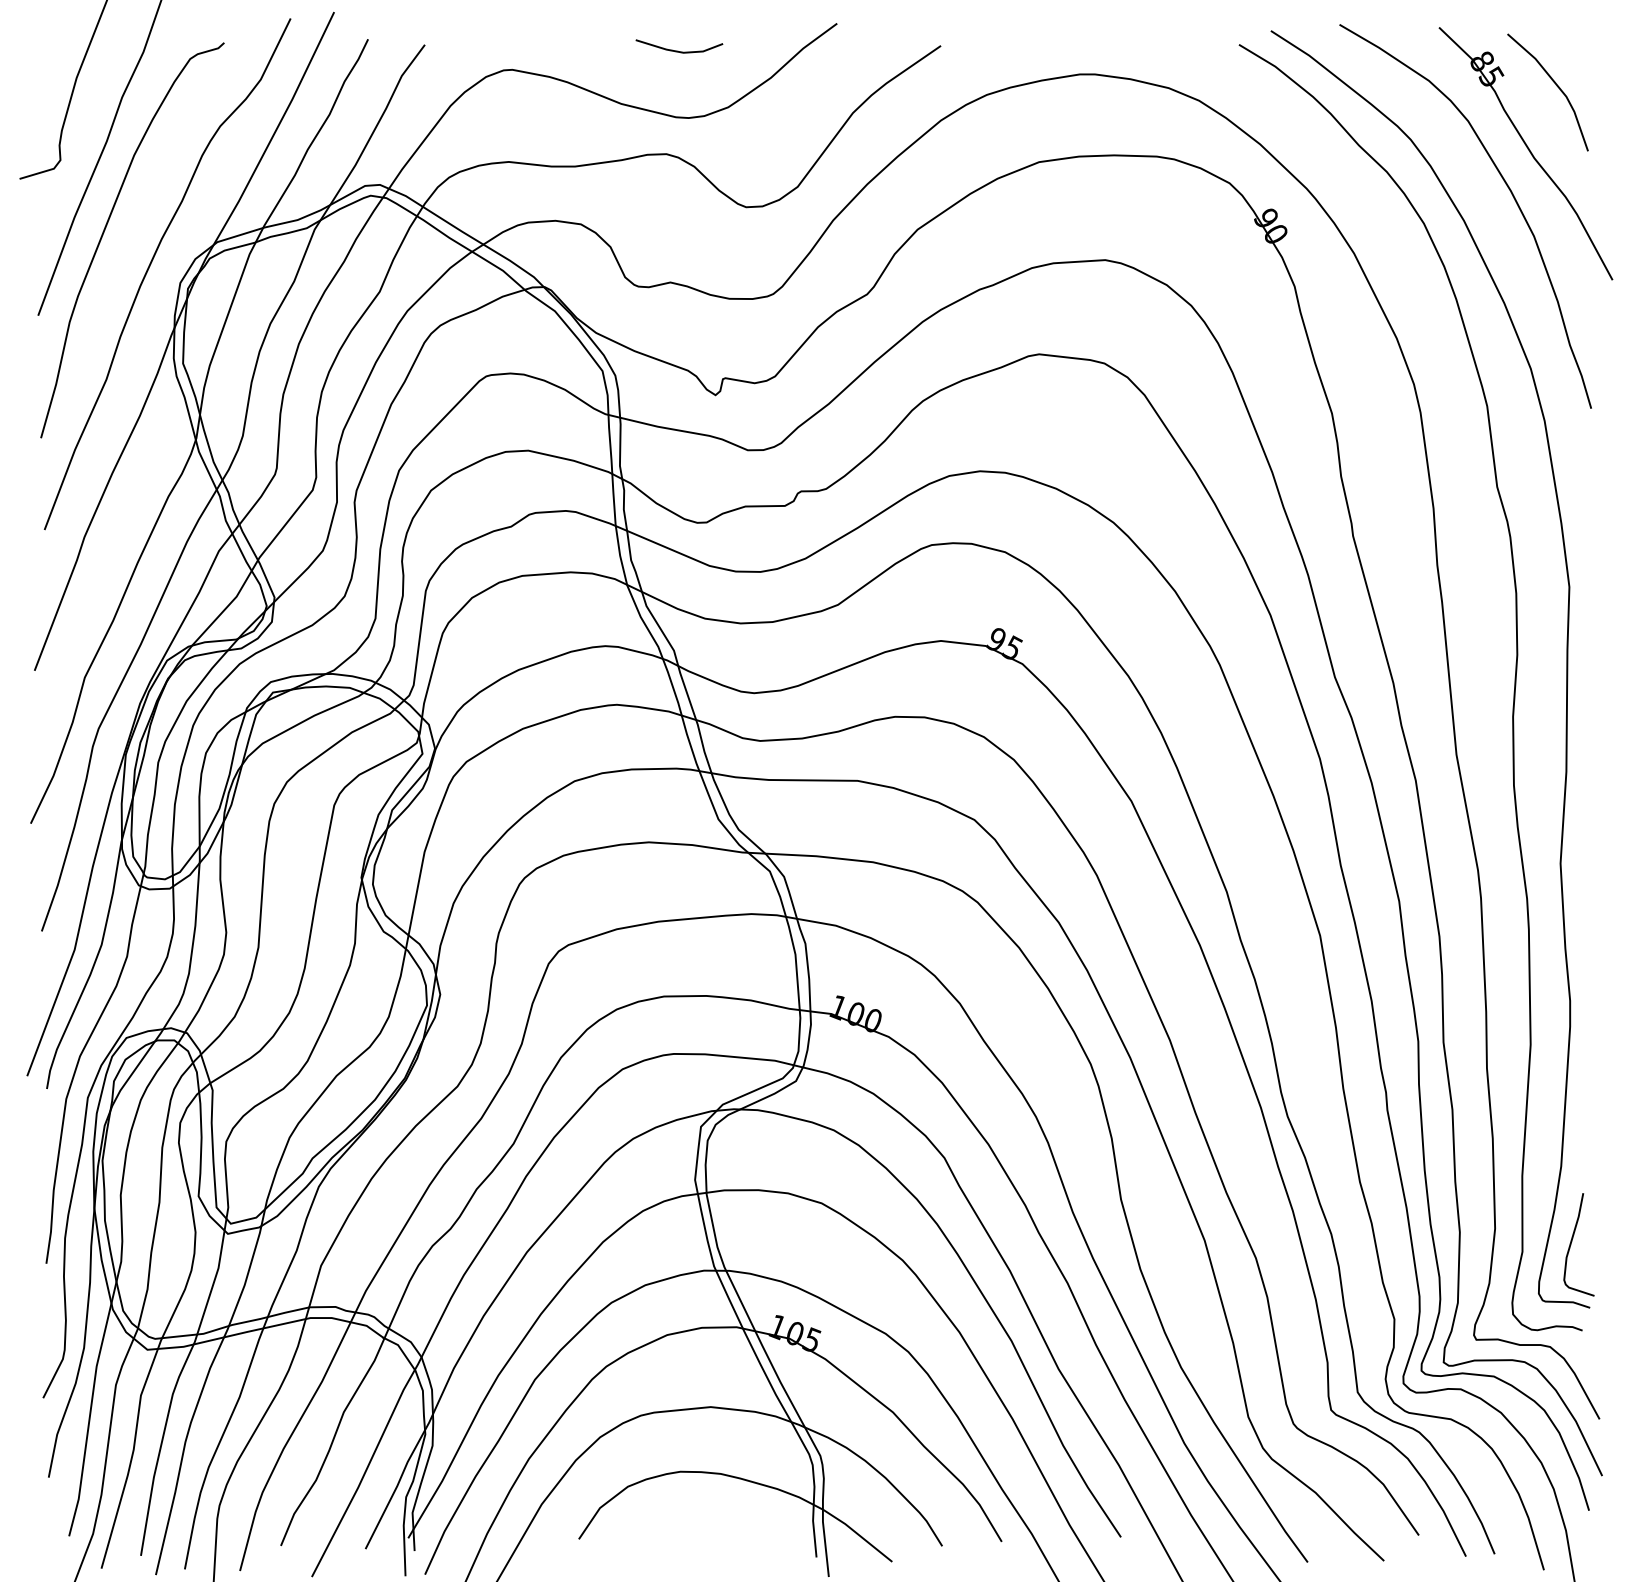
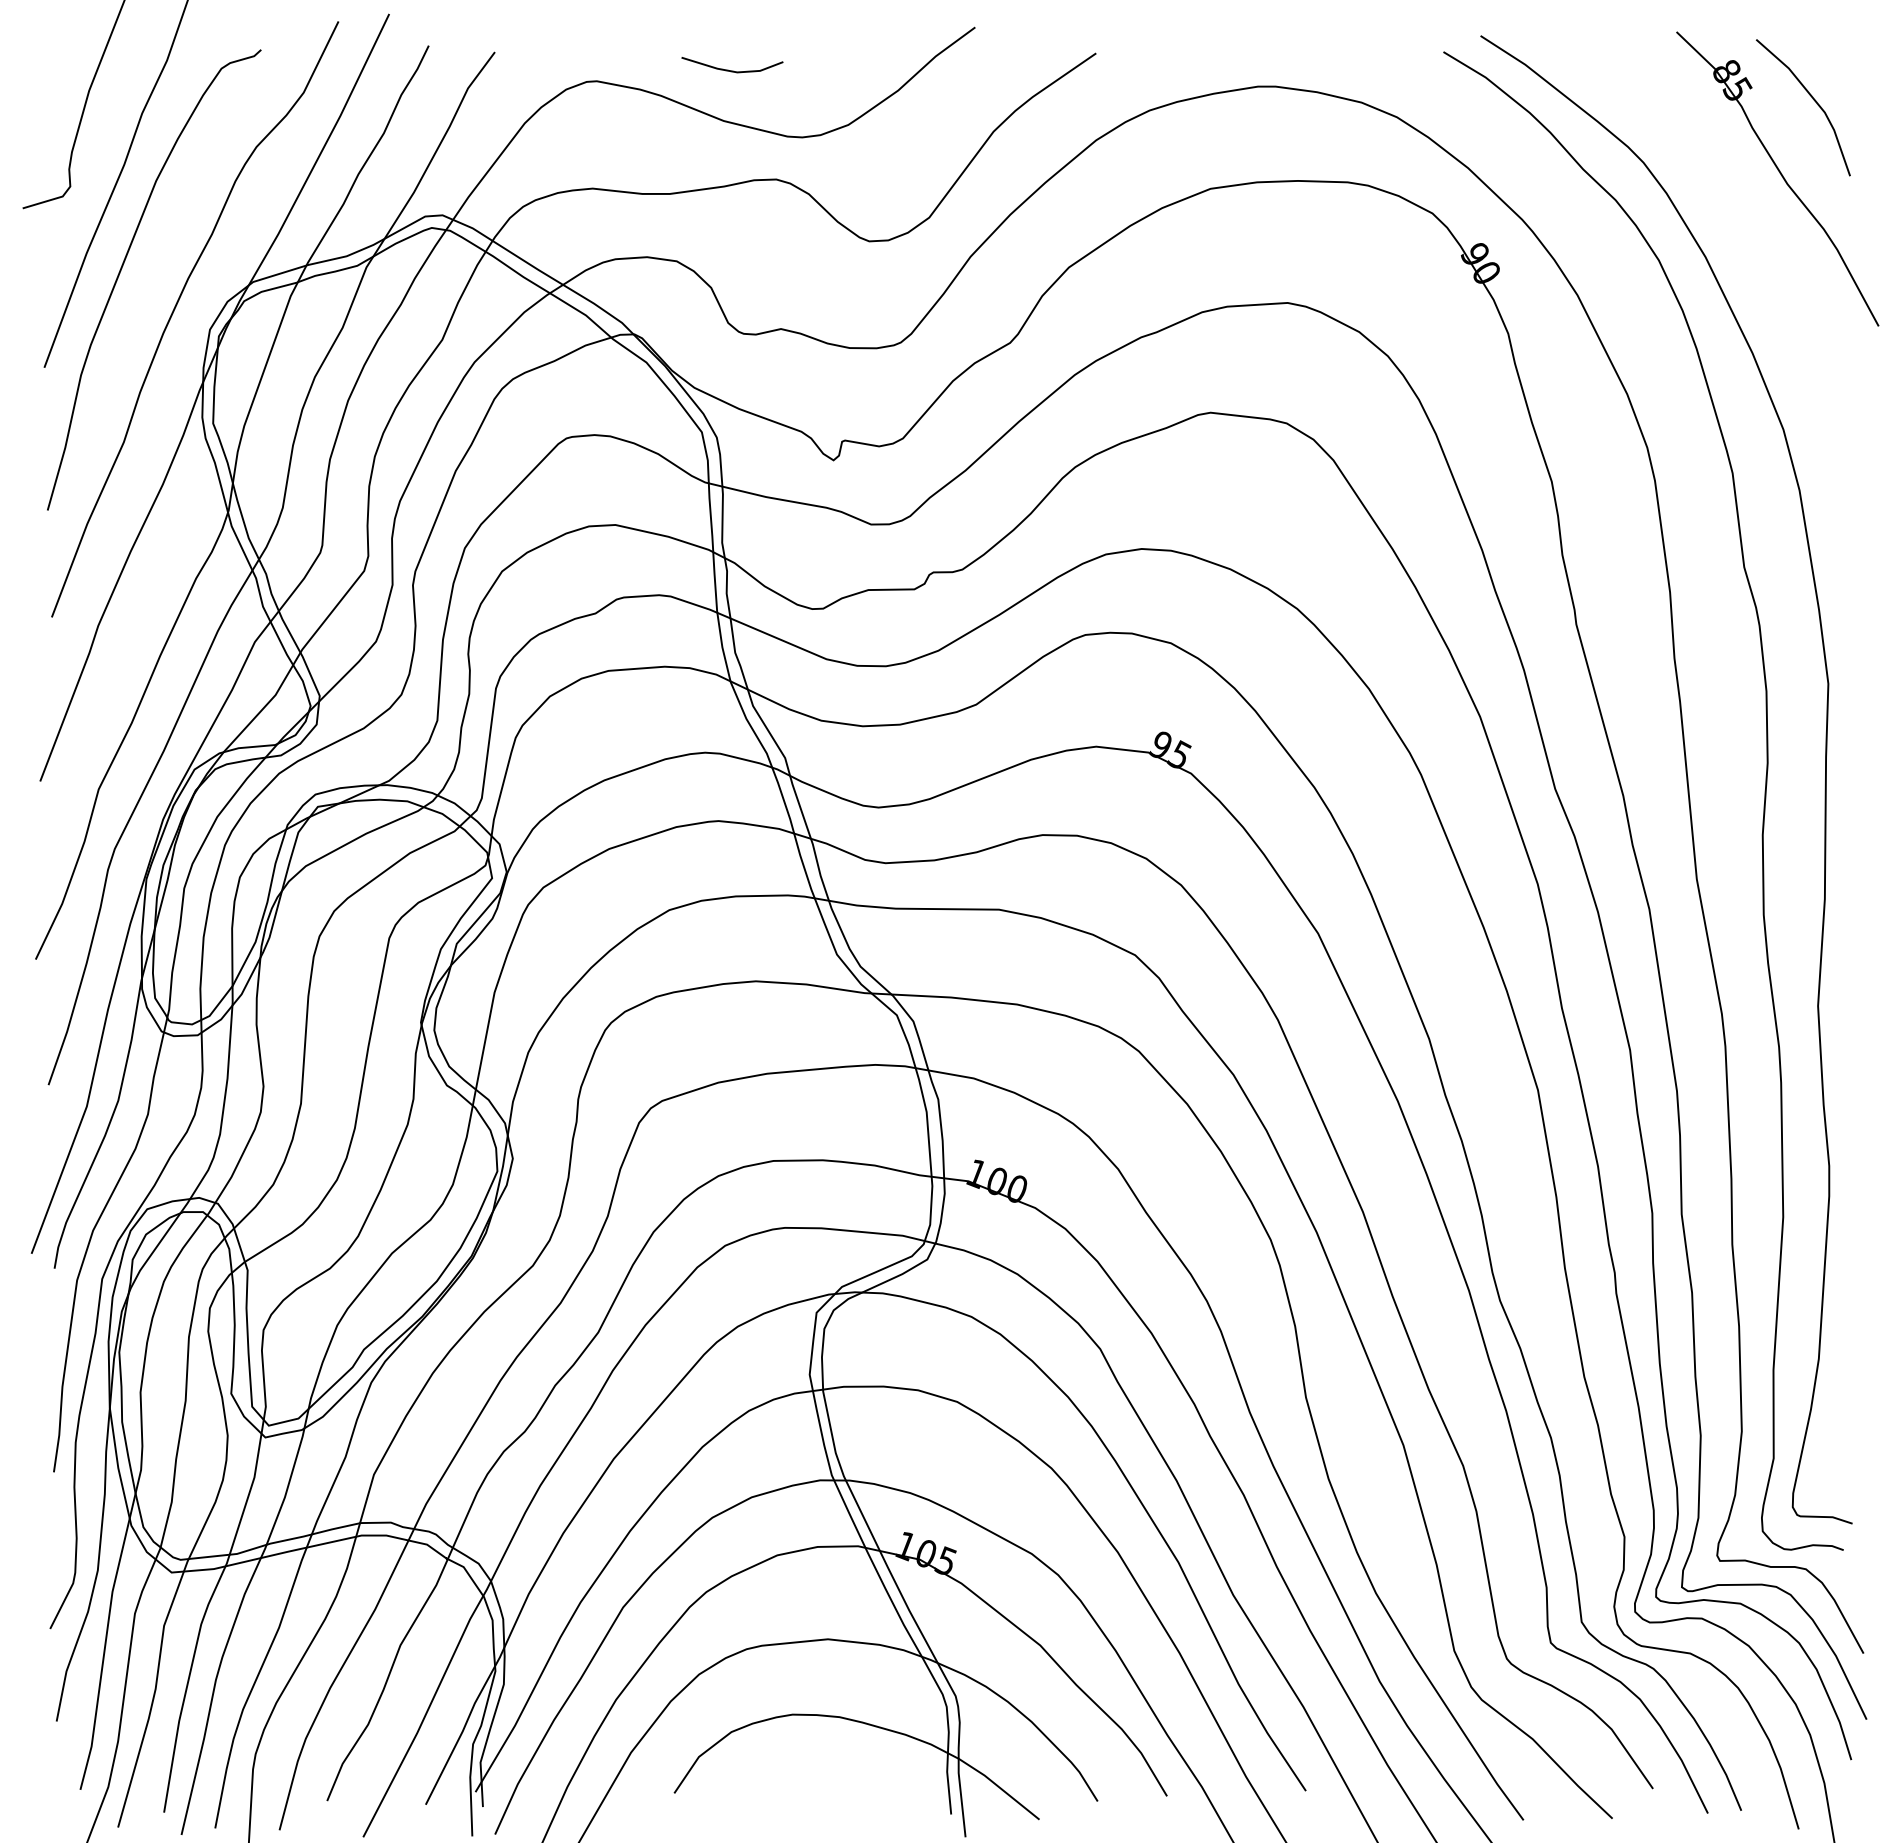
line: (679, 51) -> (732, 70), moved
curve: (1508, 189) -> (1757, 220), removed
curve: (1572, 1242) -> (1831, 1447), removed

